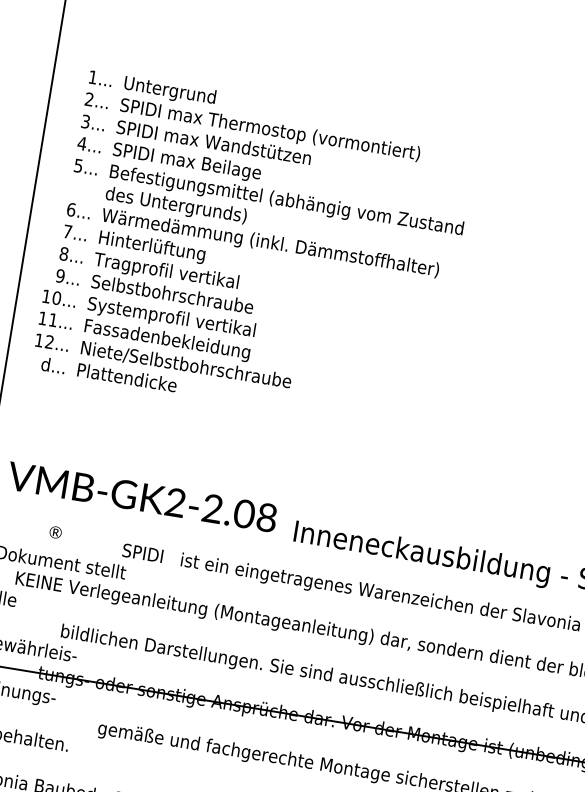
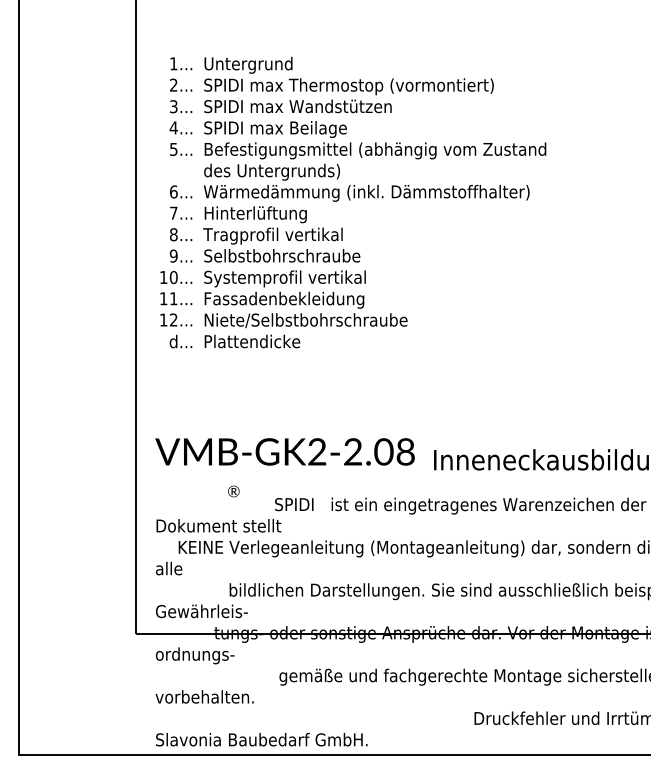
text: (55, 532) -> (233, 491), moved

